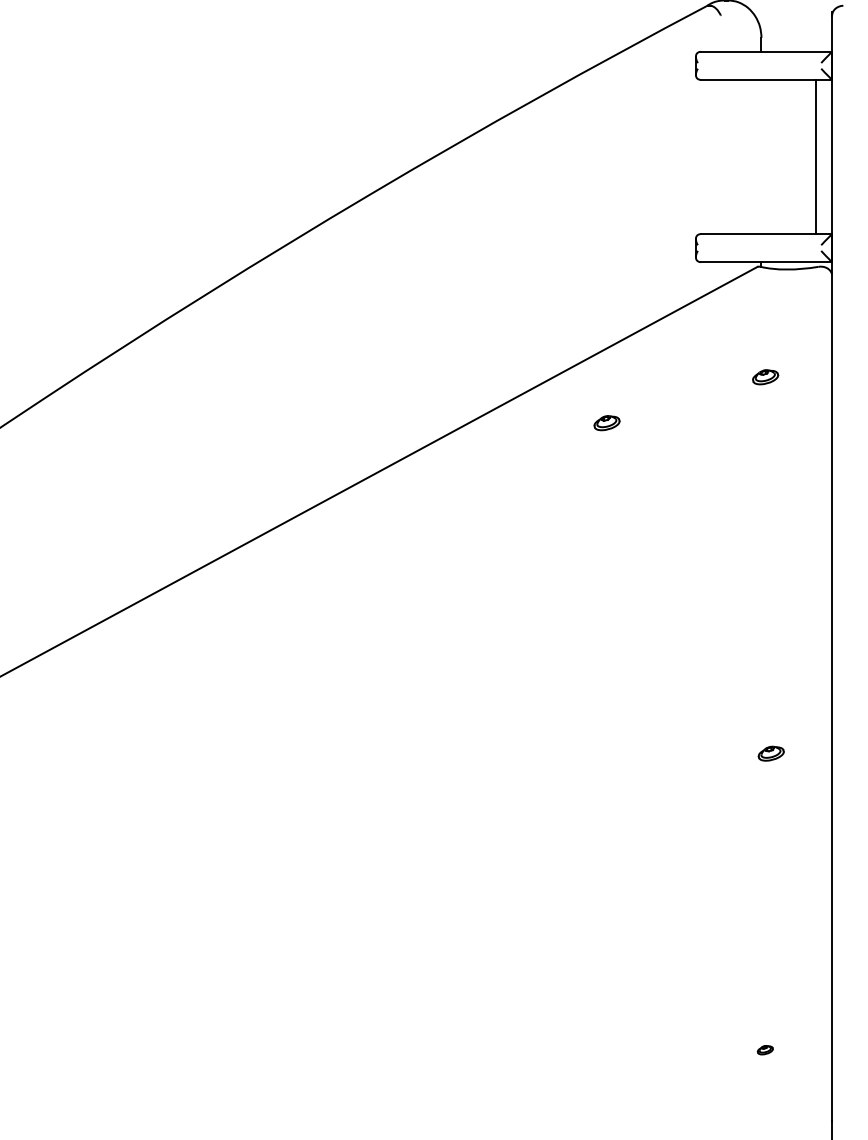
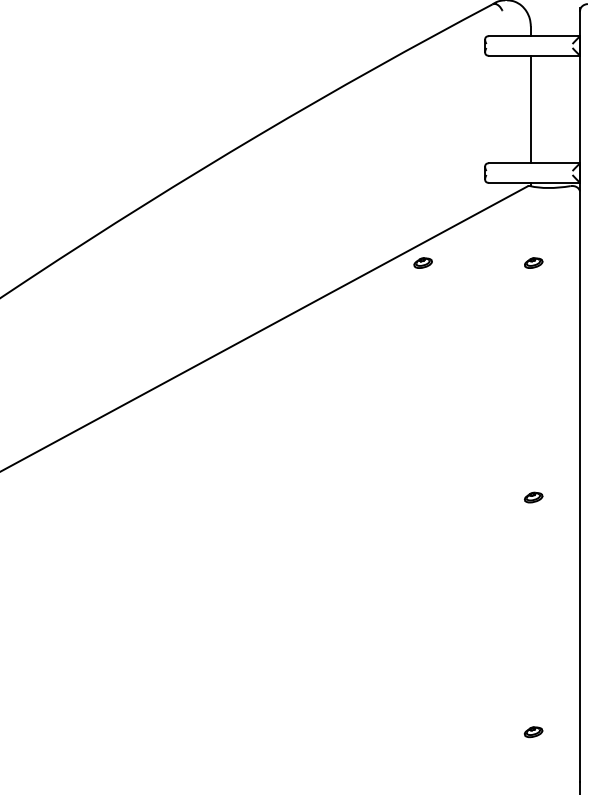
line: (815, 156) -> (530, 109), moved
part: (606, 422) -> (422, 262), moved
part: (771, 753) -> (533, 497), moved
part: (765, 1050) -> (533, 732), size x1.67

